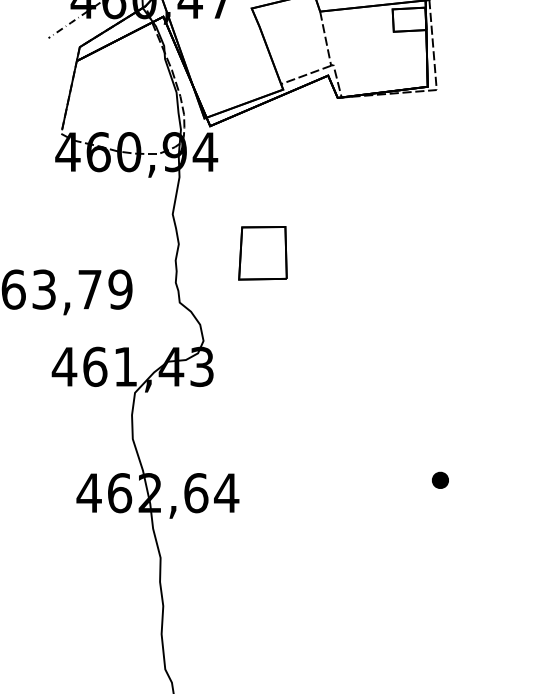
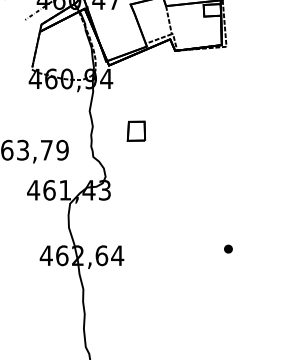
part: (263, 251) -> (136, 130), size x0.7

